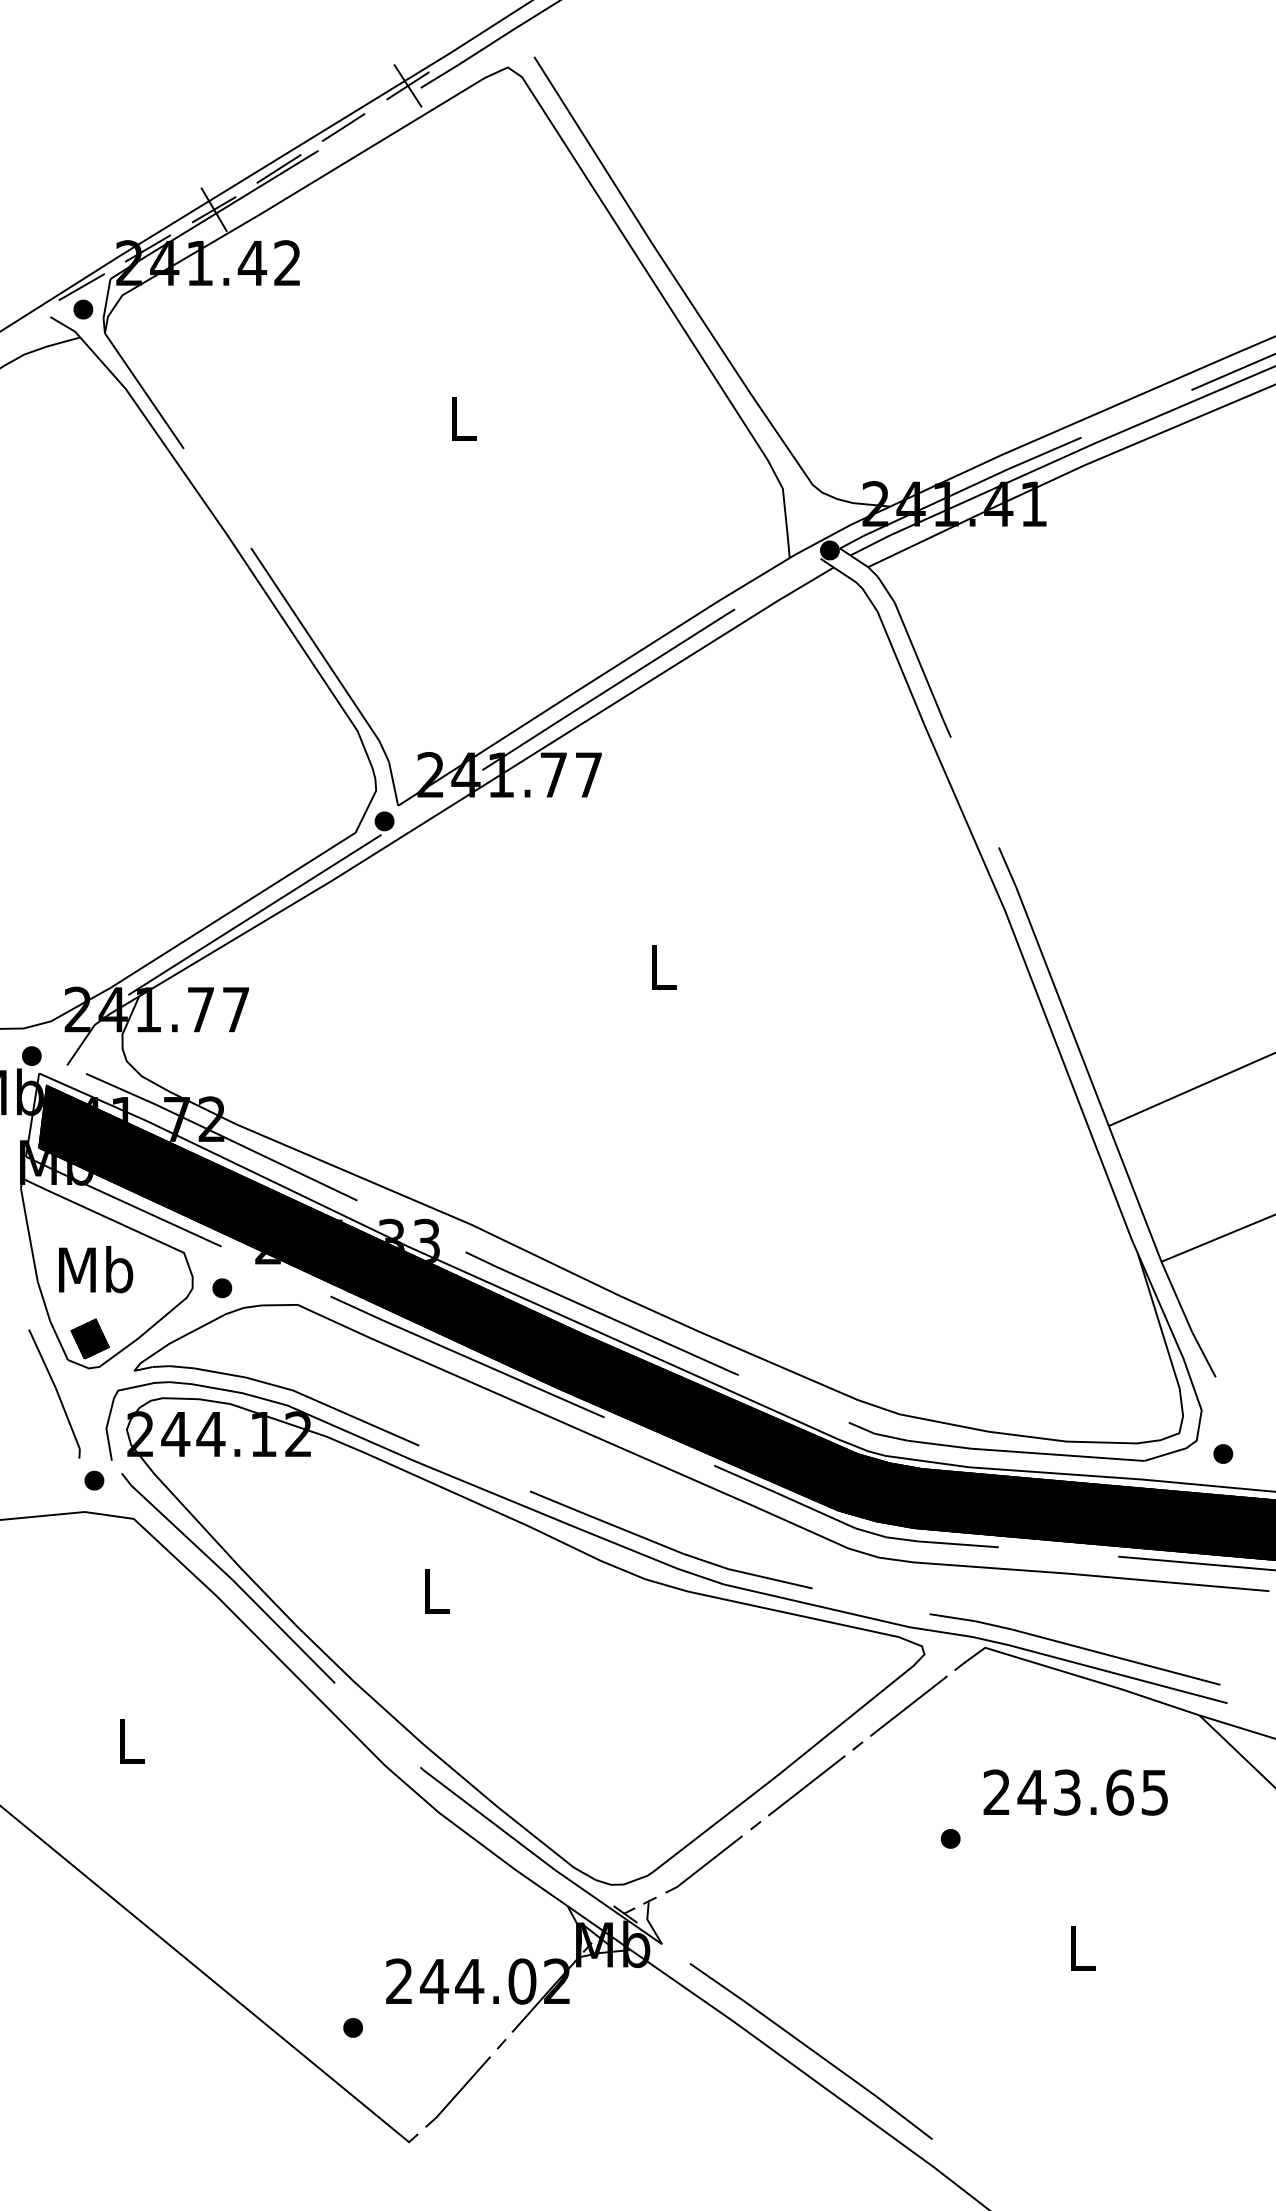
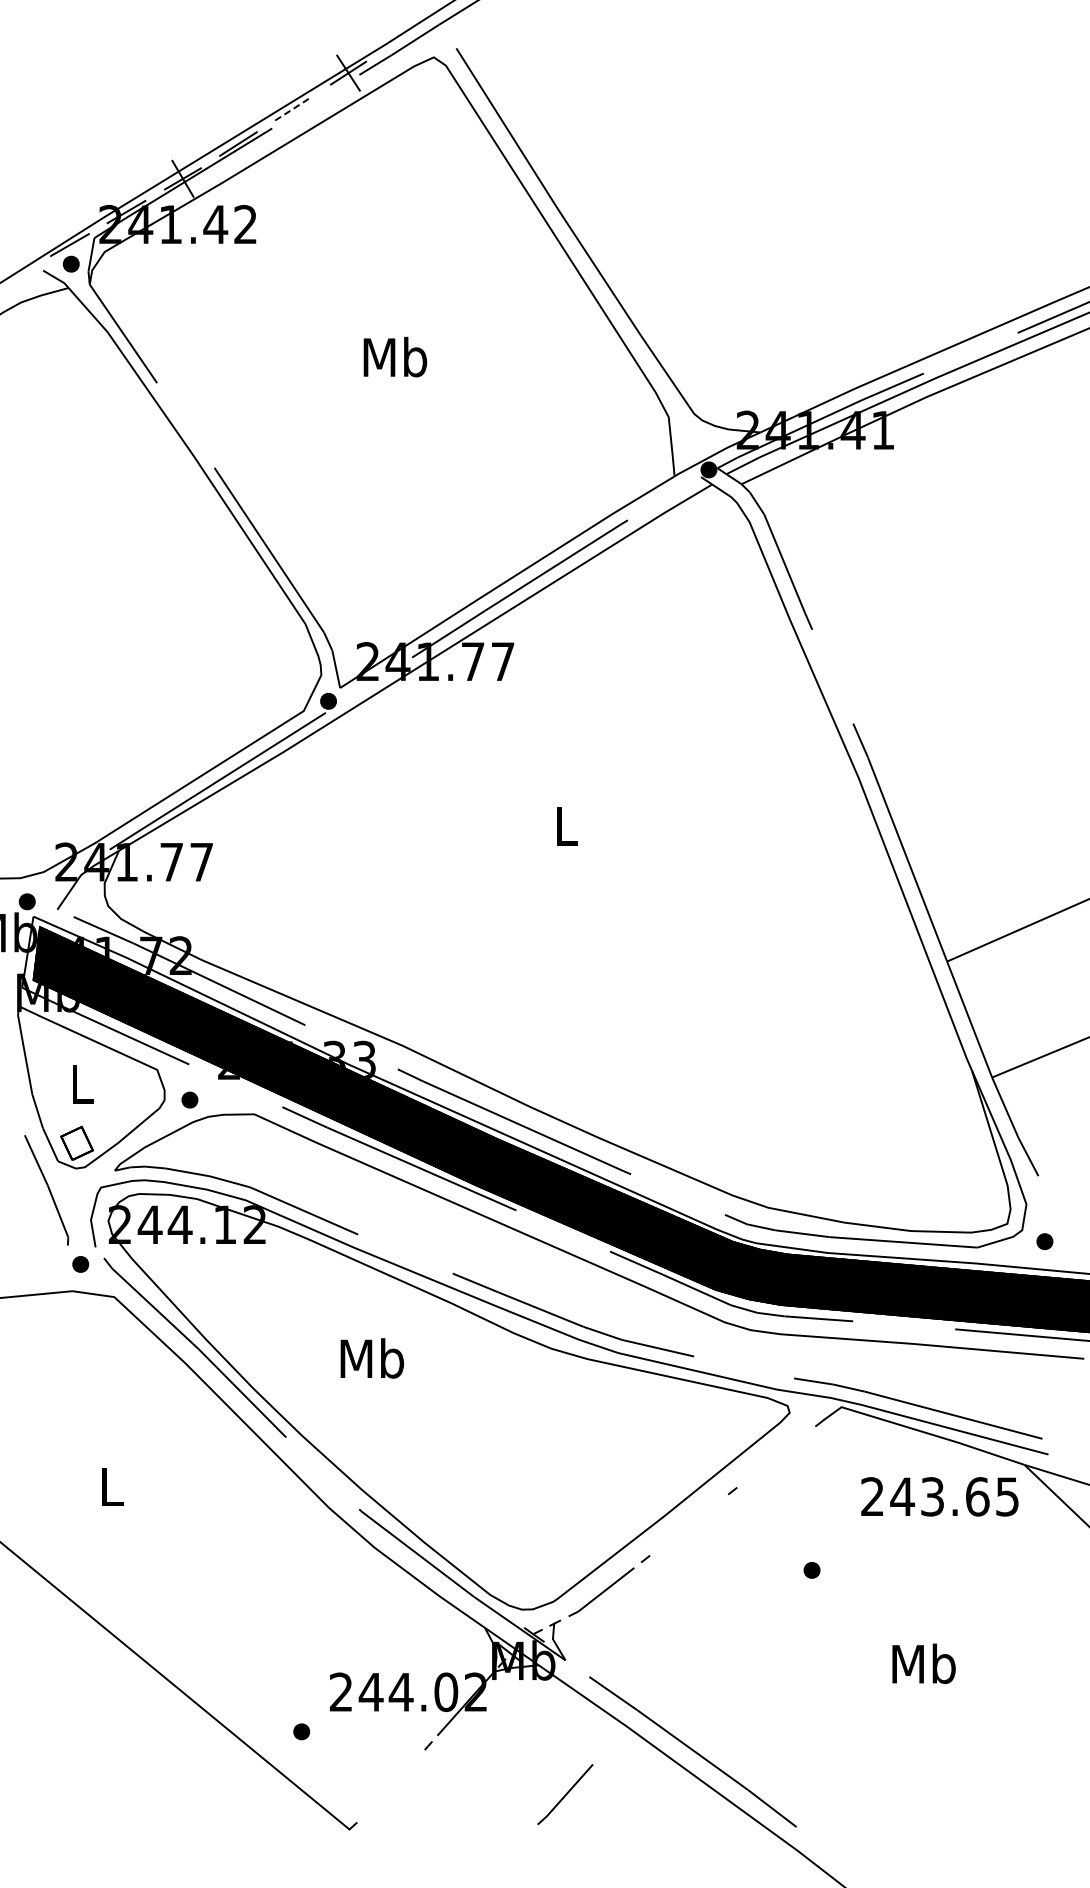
line: (343, 127) -> (293, 108), solid -> dashed
text: (462, 417) -> (395, 356), L -> Mb
text: (95, 1268) -> (81, 1083), Mb -> L
fill: (89, 1339) -> (76, 1143), removed
text: (436, 1590) -> (372, 1358), L -> Mb
line: (909, 1705) -> (776, 1456), removed
line: (806, 1785) -> (688, 1524), removed
text: (1075, 1792) -> (939, 1496), moved
text: (1081, 1947) -> (923, 1663), L -> Mb
line: (458, 2091) -> (565, 1794), moved

